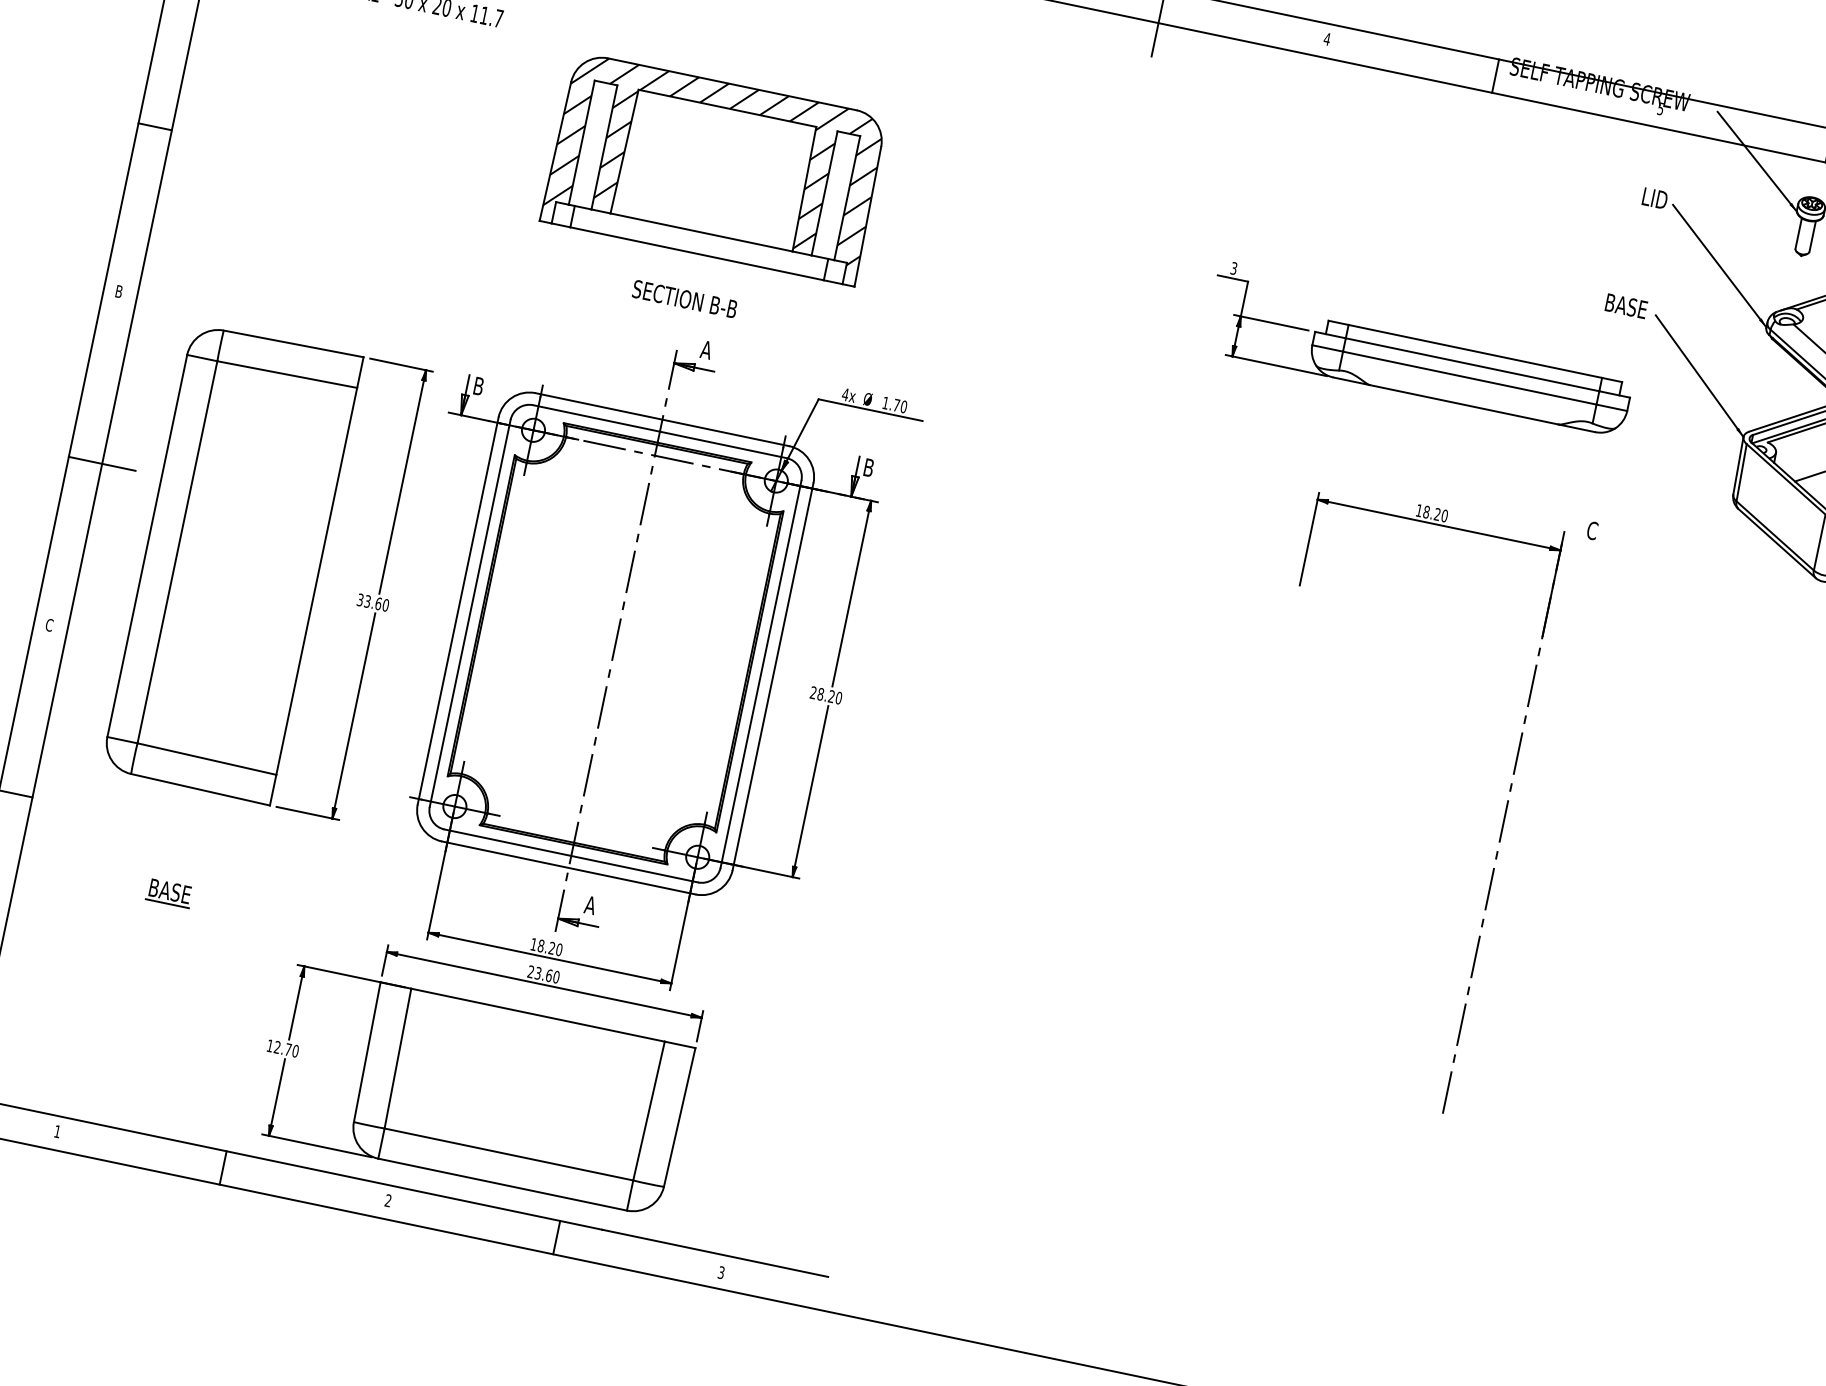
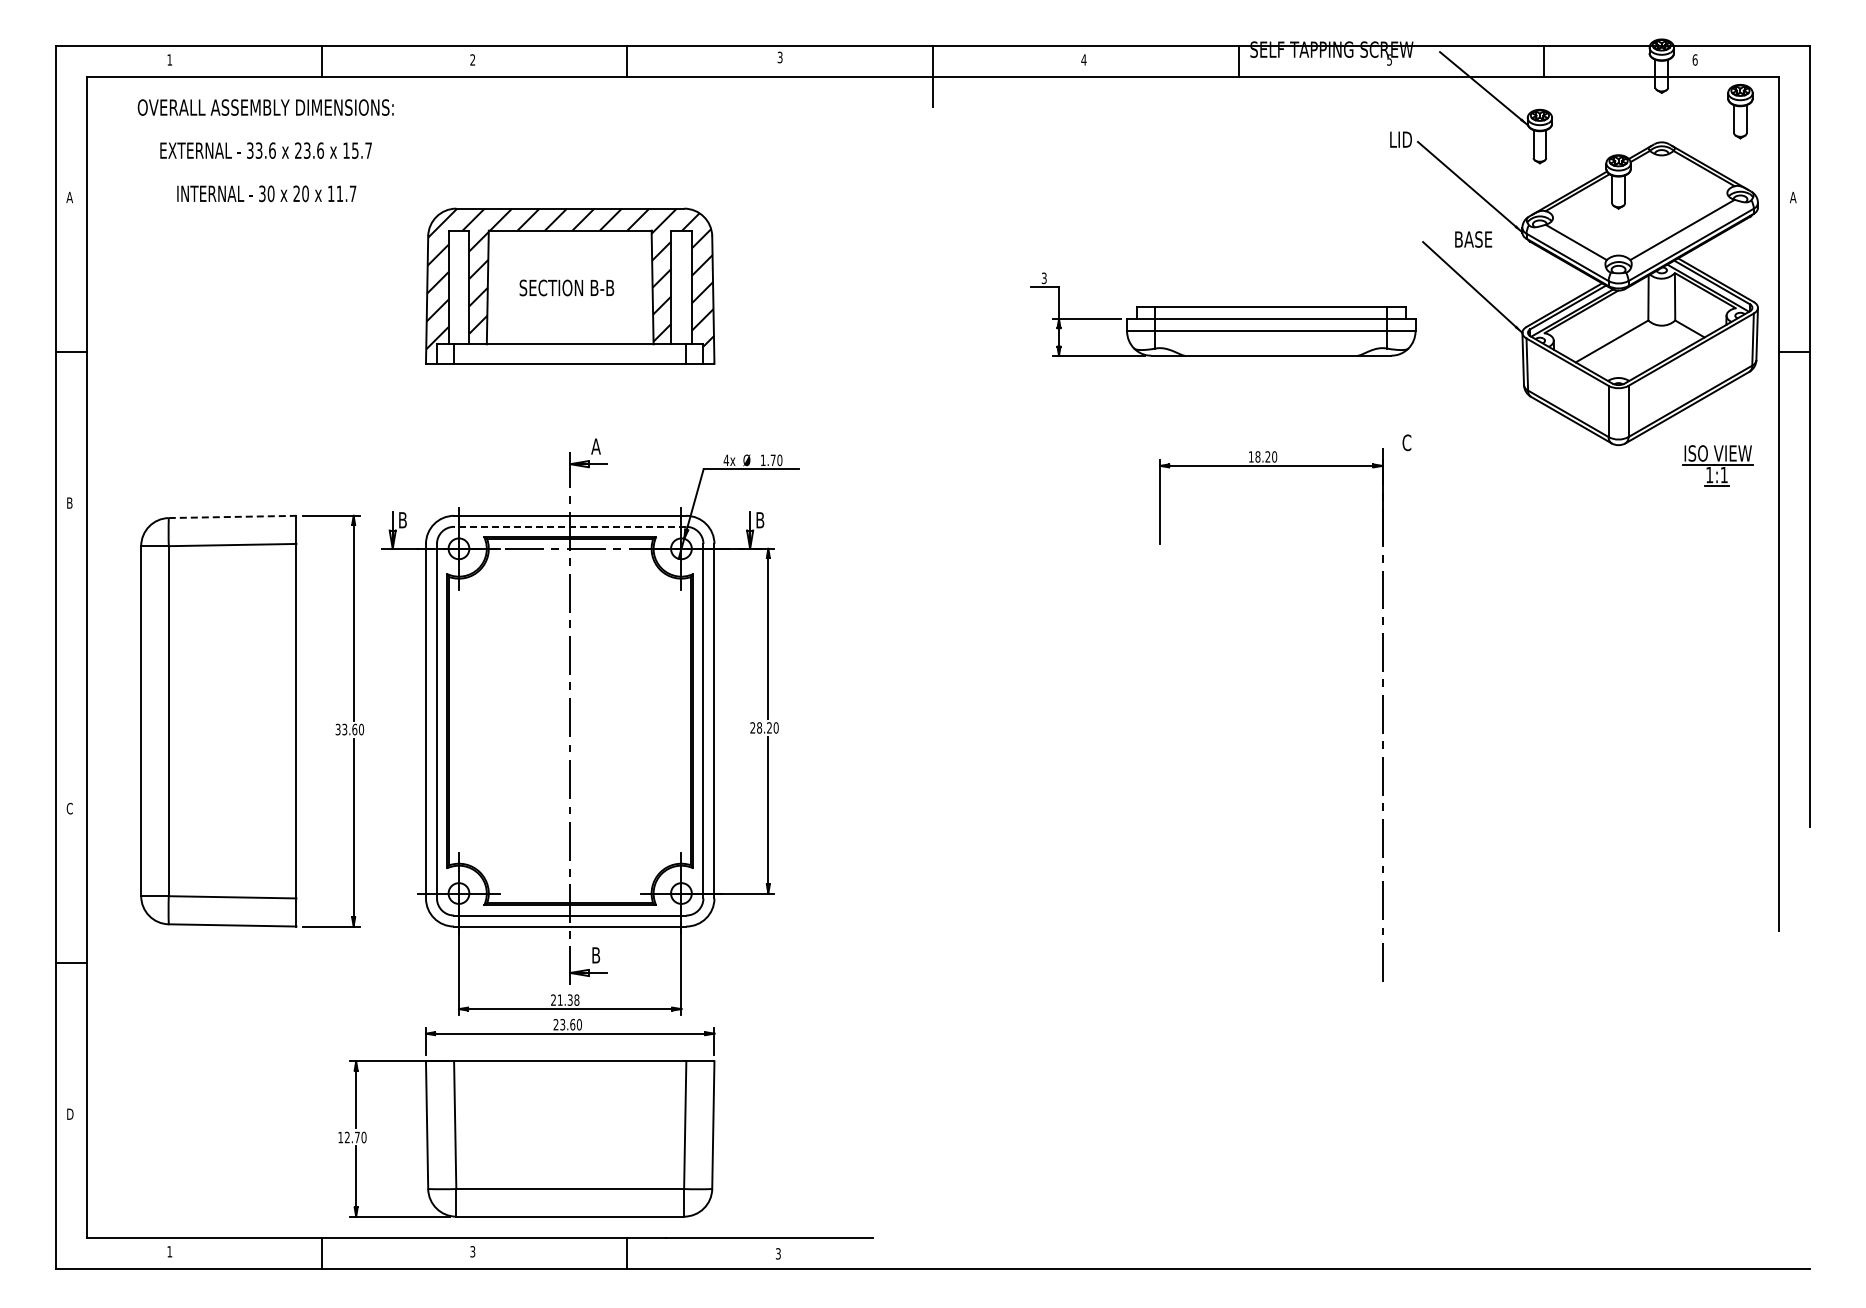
text: (684, 298) -> (566, 287), moved
text: (1626, 306) -> (1473, 239), moved
line: (293, 343) -> (232, 516), solid -> dashed
line: (659, 431) -> (569, 526), solid -> dashed
line: (102, 463) -> (86, 657), removed
part: (169, 892) -> (224, 1021), removed
text: (589, 905) -> (595, 955), A -> B
text: (547, 946) -> (565, 999), 18.20 -> 21.38
text: (387, 1201) -> (472, 1252), 2 -> 3

